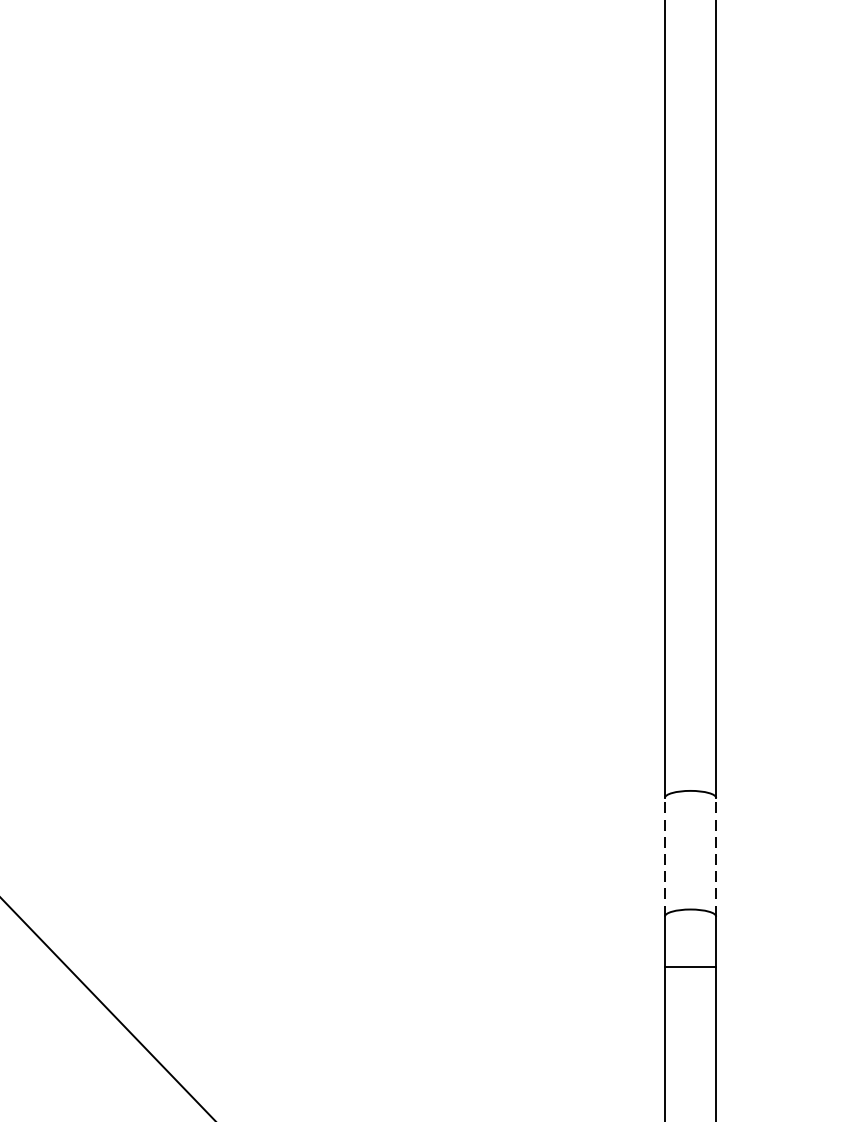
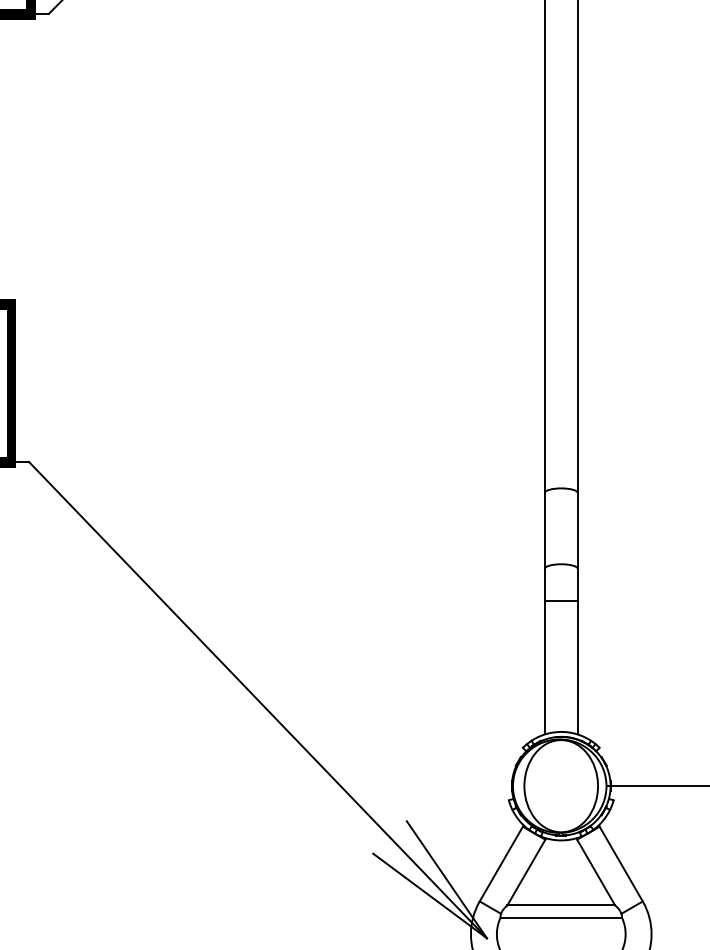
line: (664, 856) -> (544, 530), dashed -> solid
line: (715, 856) -> (577, 530), dashed -> solid

